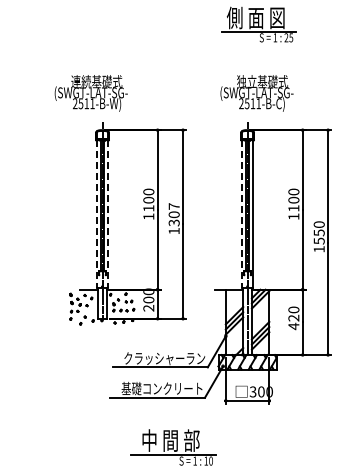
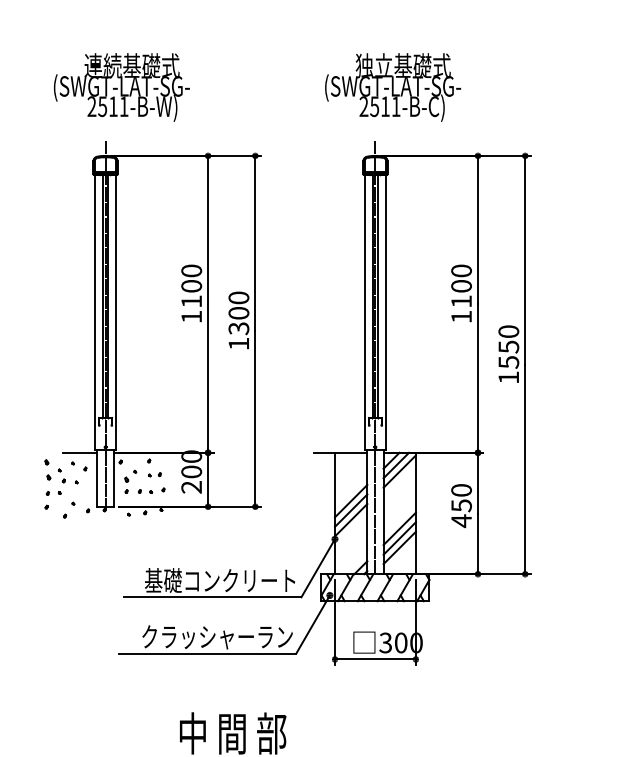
text: (90, 93) -> (120, 87), moved
text: (173, 206) -> (237, 297), 1307 -> 1300
line: (96, 214) -> (94, 312), dashed -> solid
line: (108, 214) -> (116, 312), dashed -> solid
line: (241, 214) -> (364, 312), dashed -> solid
text: (293, 317) -> (460, 504), 420 -> 450
text: (164, 358) -> (220, 580), クラッシャーラン -> 基礎コンクリート
text: (161, 388) -> (215, 636), 基礎コンクリート -> クラッシャーラン

